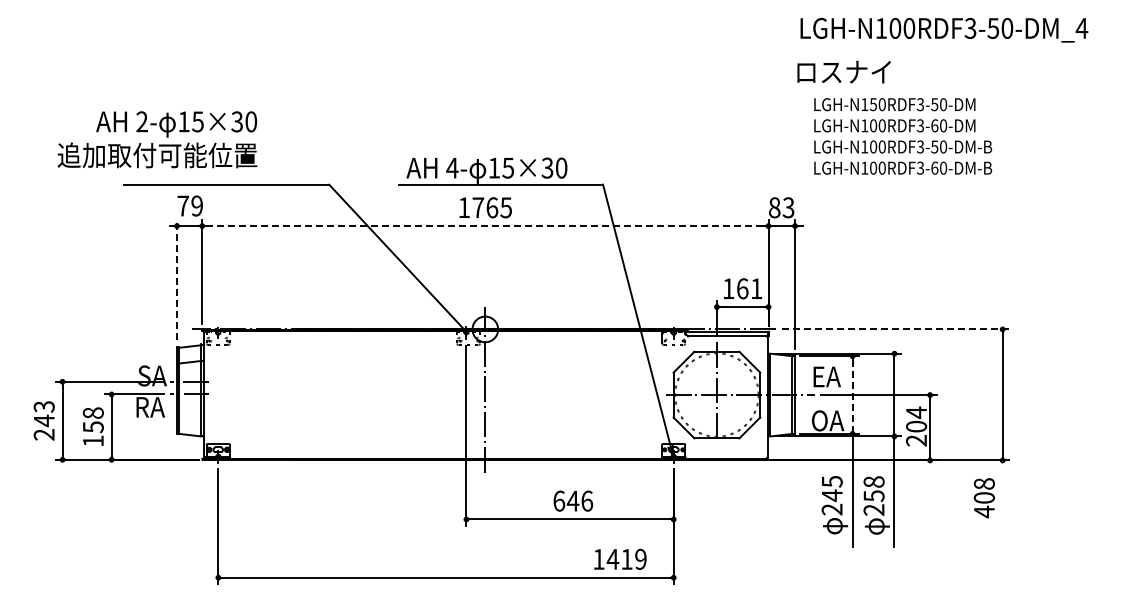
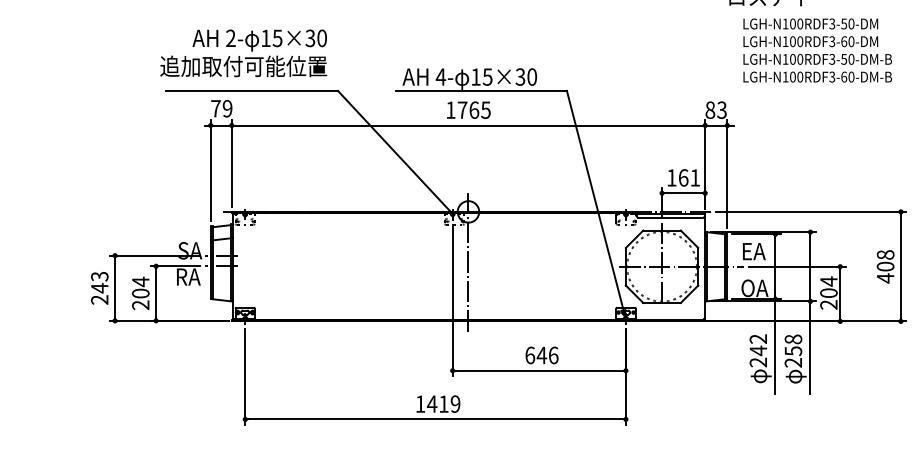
text: (873, 104) -> (792, 23), LGH-N150RDF3-50-DM -> LGH-N100RDF3-50-DM
text: (157, 139) -> (243, 53), moved
line: (485, 226) -> (468, 125), dashed -> solid
line: (177, 279) -> (211, 170), dashed -> solid
line: (895, 329) -> (811, 211), dashed -> solid
line: (852, 395) -> (775, 267), dashed -> solid
text: (92, 426) -> (140, 293), 158 -> 204
text: (831, 481) -> (757, 339), 245 -> 242
text: (983, 498) -> (884, 267), moved
text: (620, 558) -> (438, 403), moved

